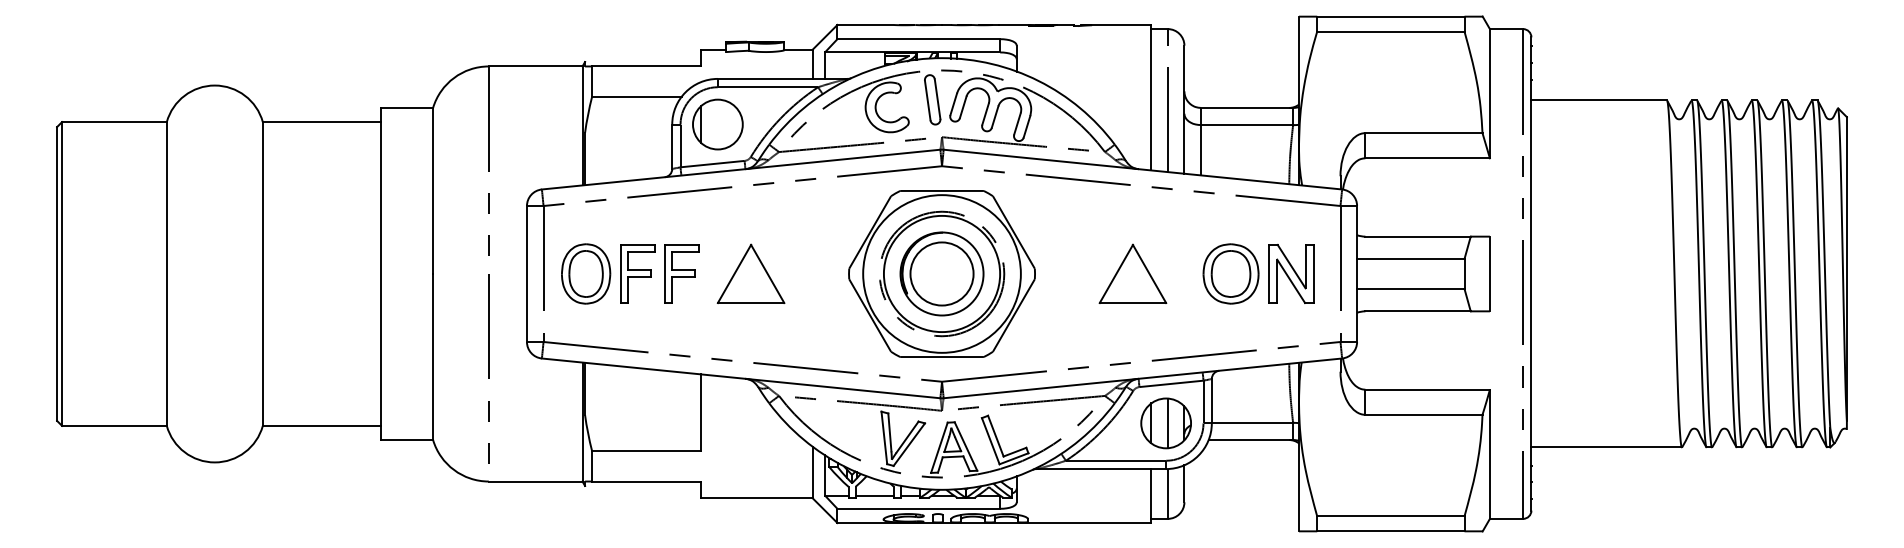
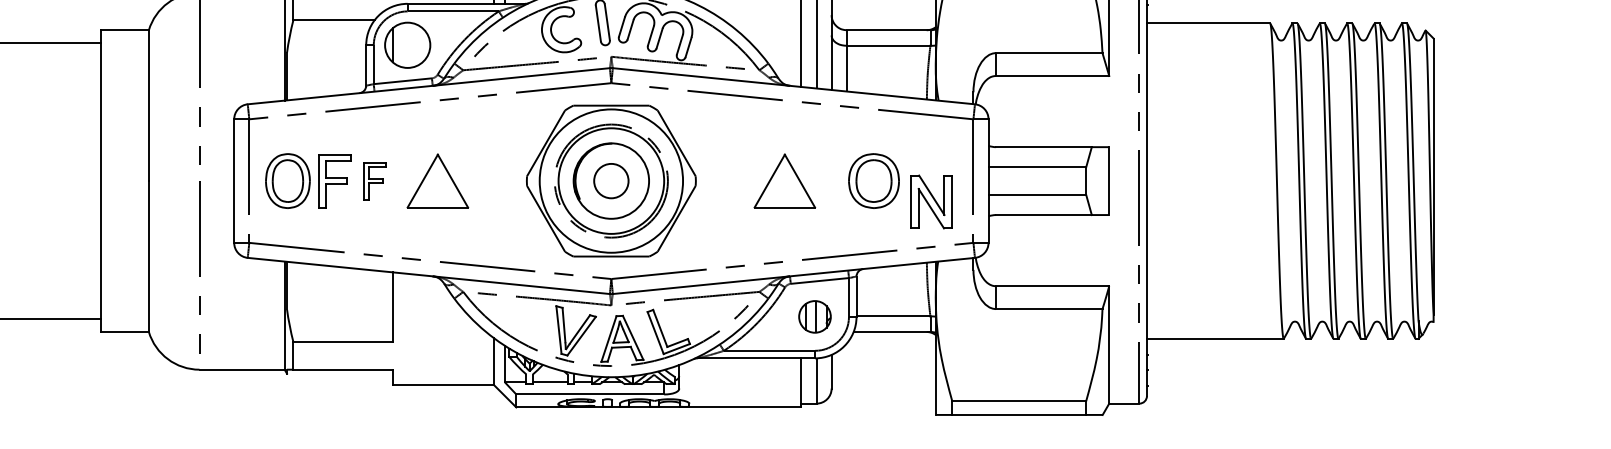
part: (681, 273) -> (374, 180), size x0.7
circle: (941, 273) -> (610, 180), size x0.6
part: (1291, 273) -> (931, 201), moved
part: (1165, 423) -> (814, 316), size x0.7

